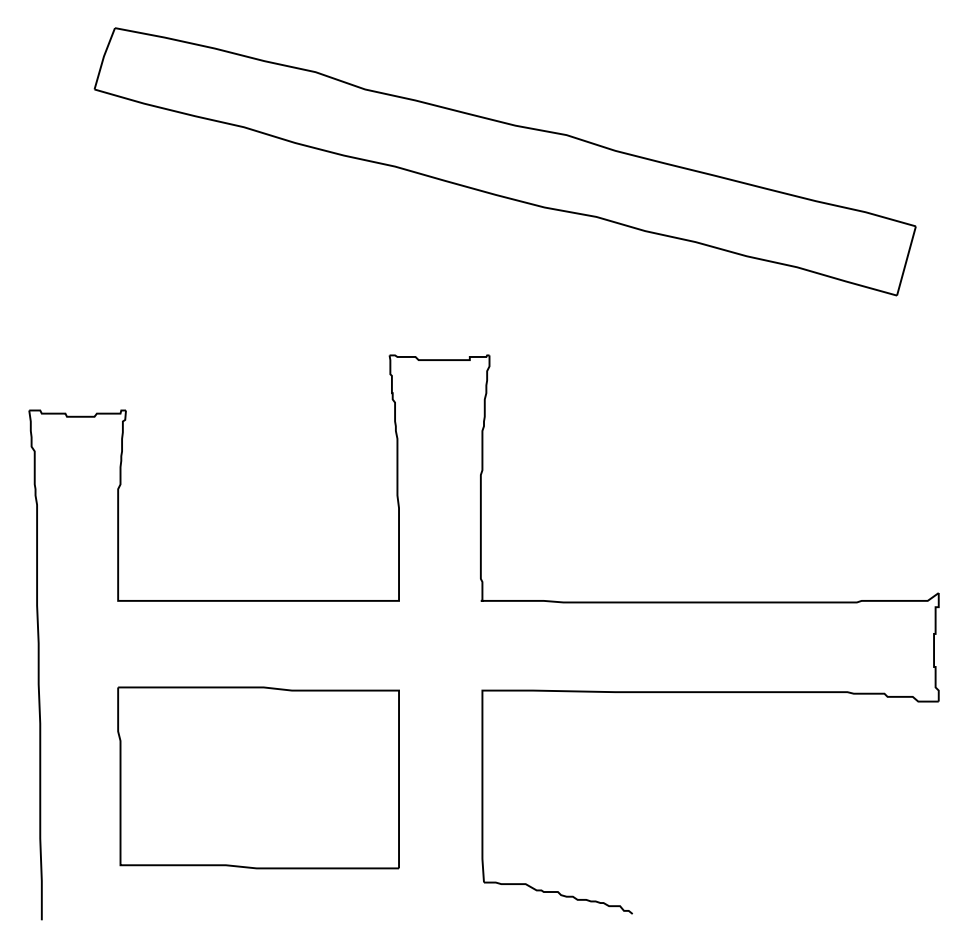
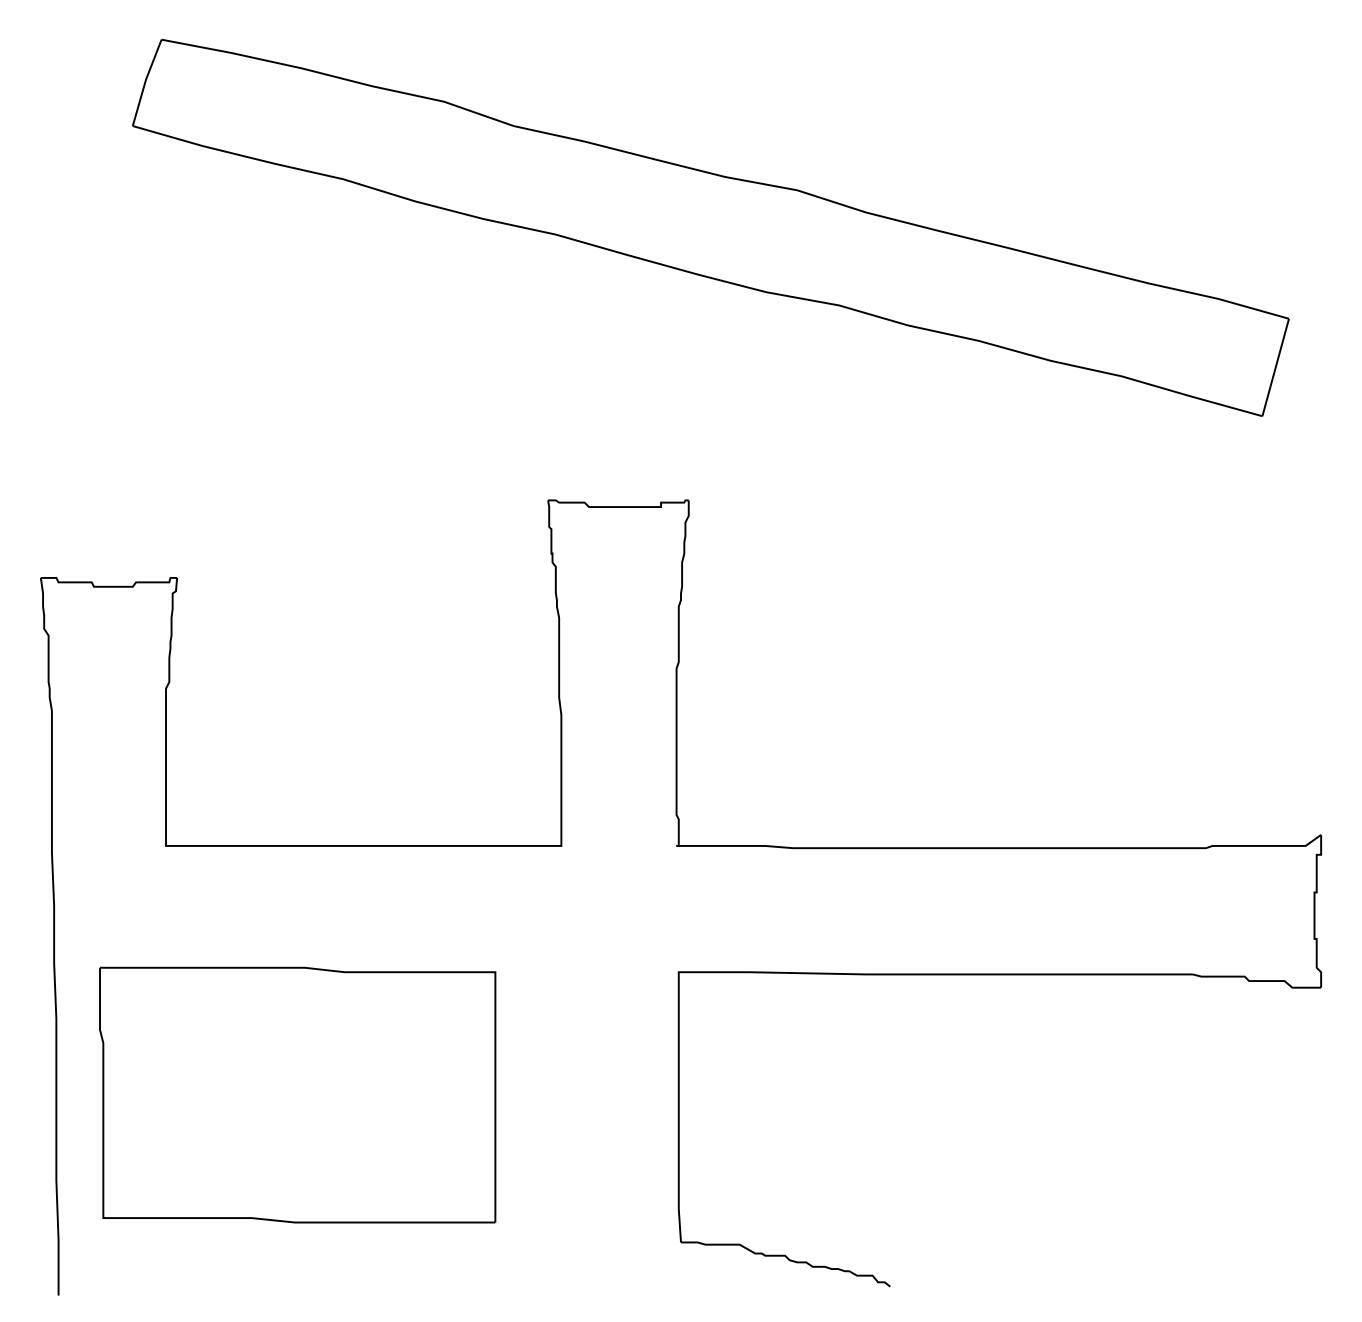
part: (258, 777) -> (297, 1094), moved

